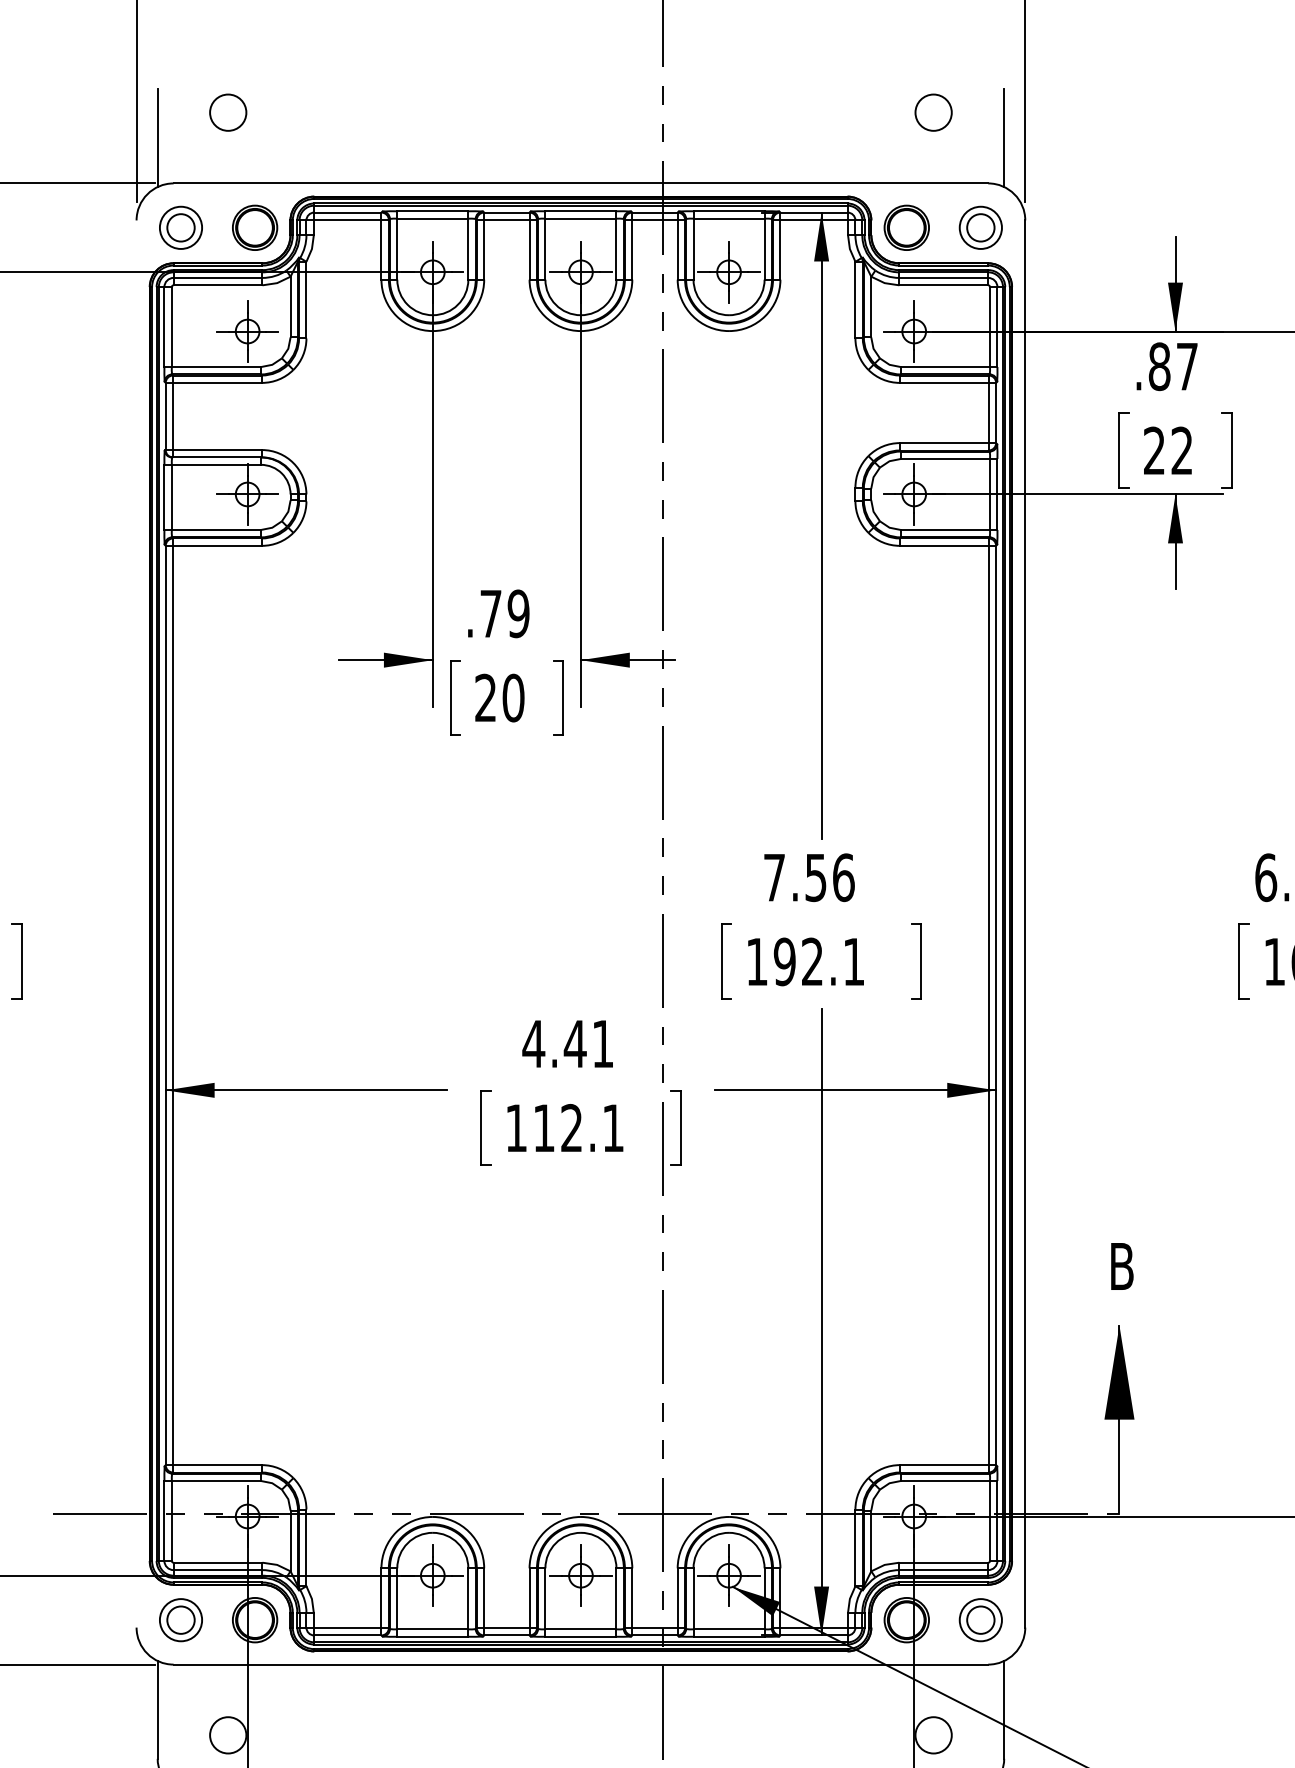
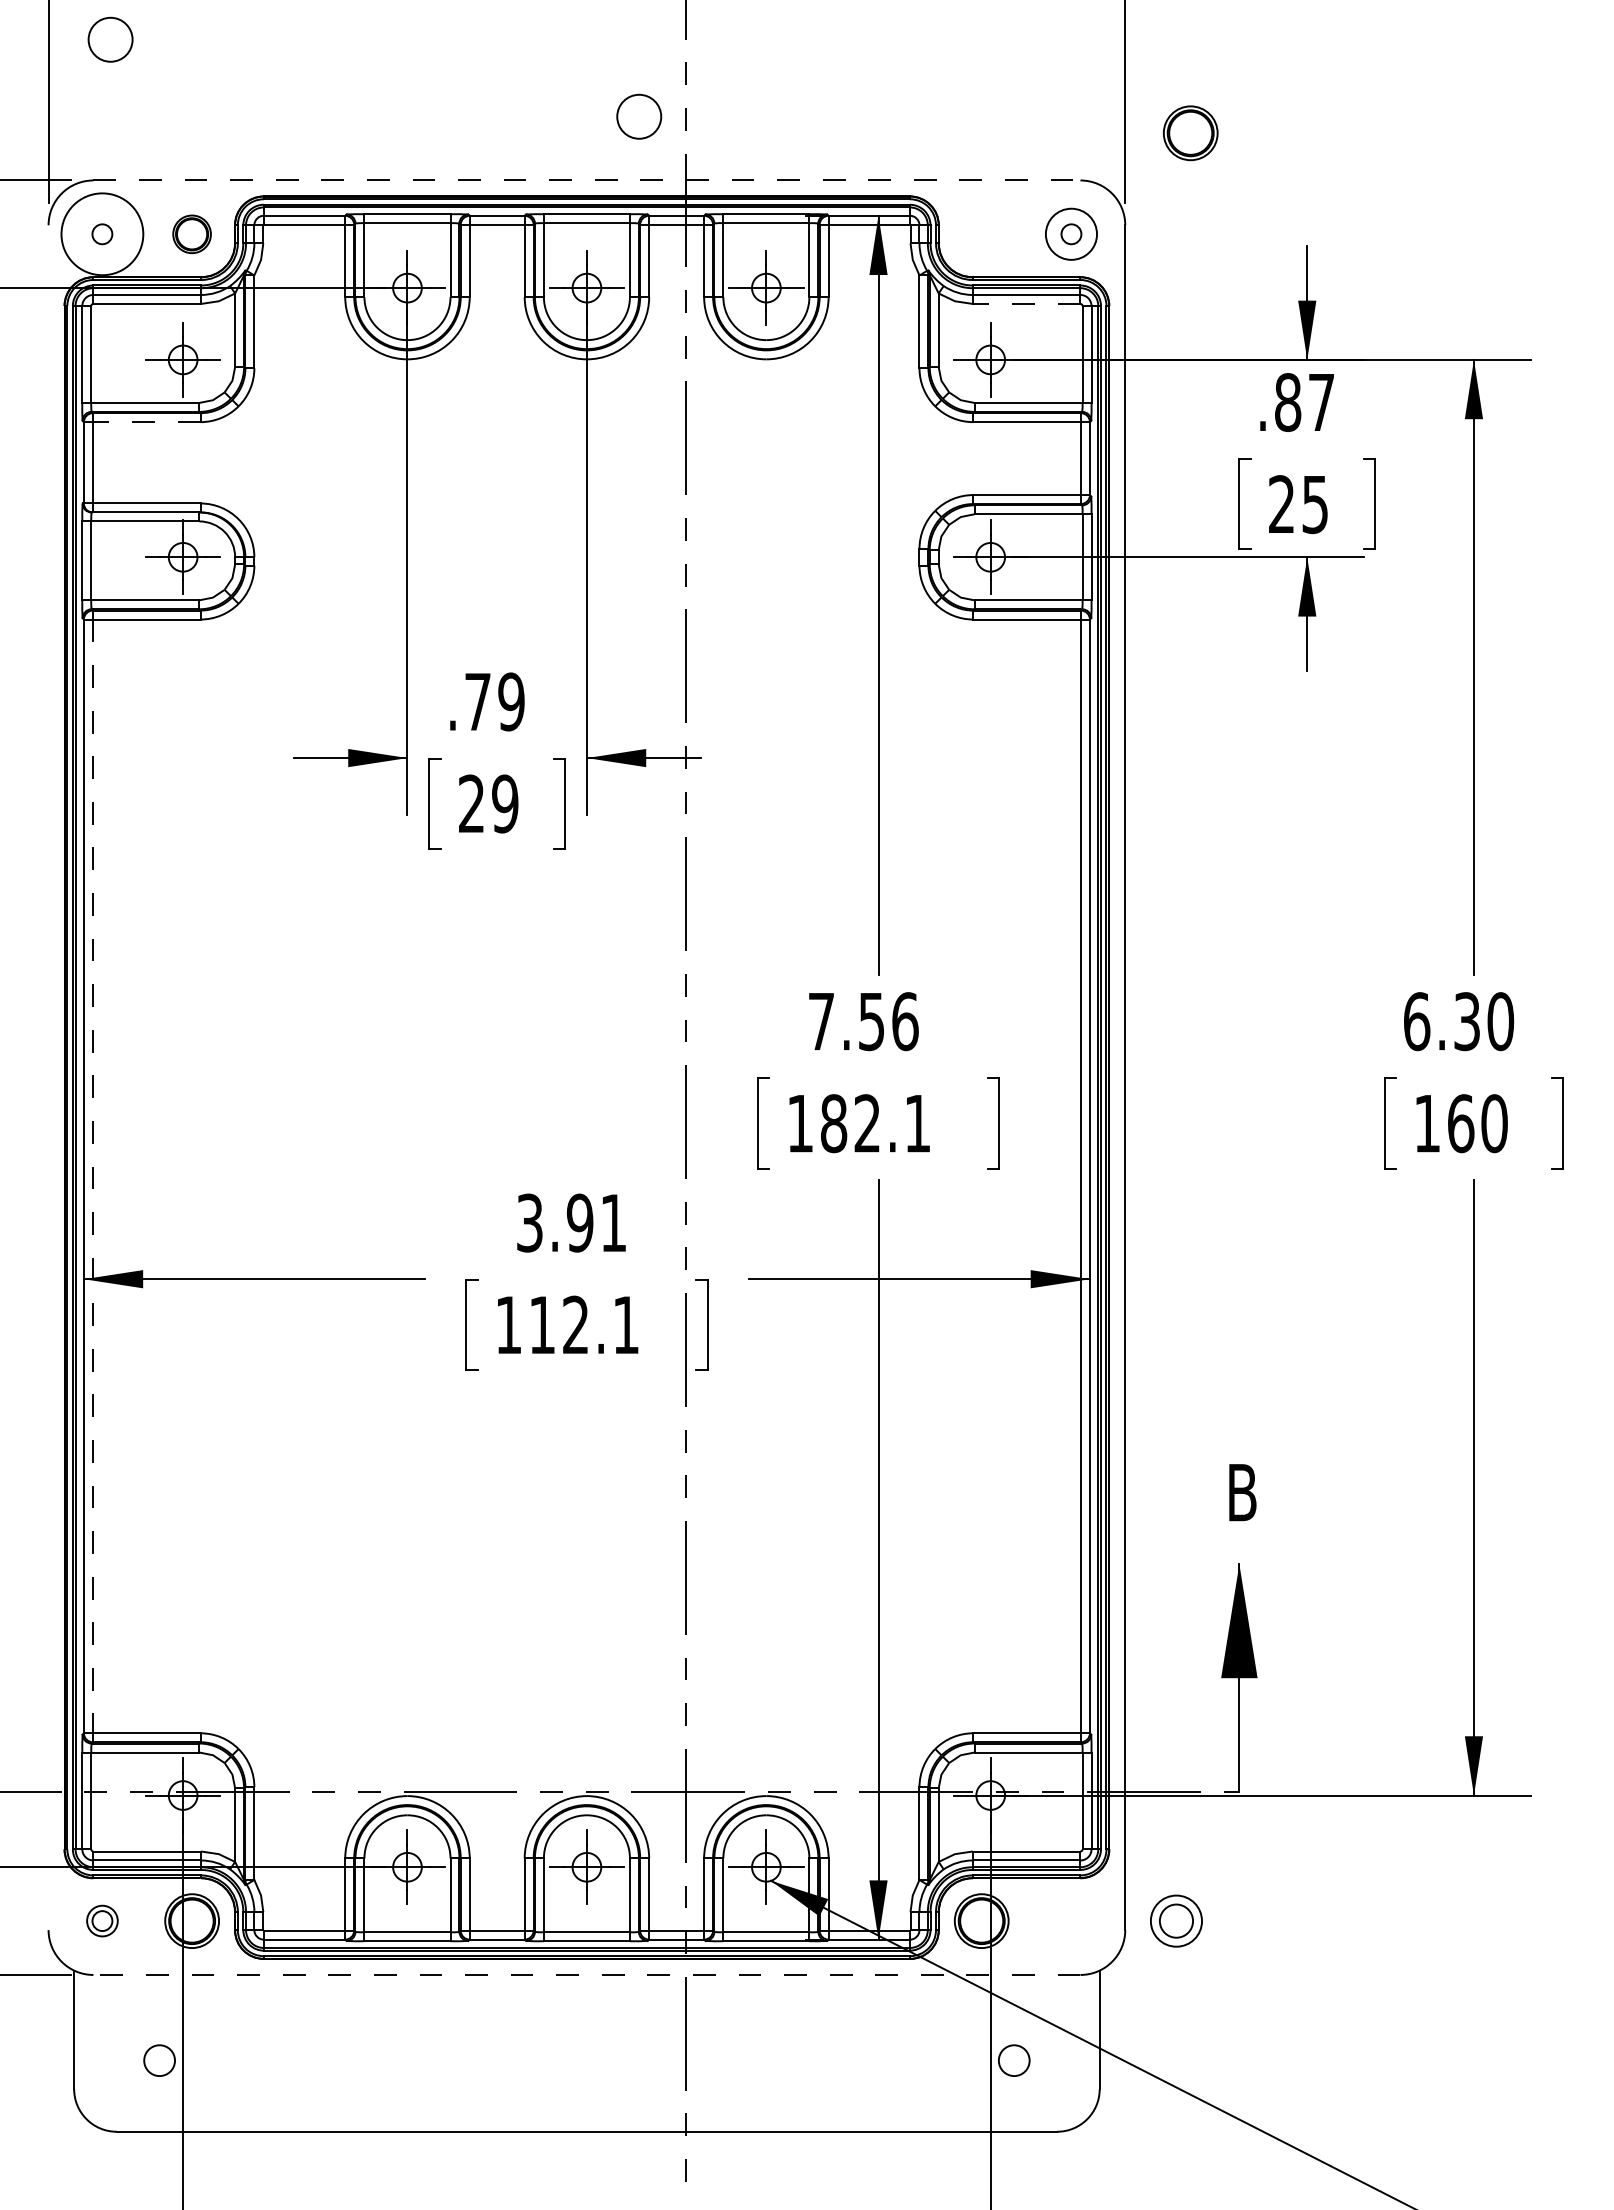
circle: (228, 112) -> (110, 39), moved
circle: (933, 112) -> (639, 116), moved
line: (157, 138) -> (74, 125), removed
line: (1004, 138) -> (1099, 125), removed
line: (581, 183) -> (587, 180), solid -> dashed
circle: (180, 227) -> (101, 233), size x1.6
circle: (181, 227) -> (102, 233), size x0.6
circle: (980, 227) -> (1071, 233), size x0.6
part: (254, 228) -> (191, 234), size x0.7
part: (906, 228) -> (1190, 133), moved
line: (943, 284) -> (1026, 303), solid -> dashed
line: (217, 383) -> (146, 422), solid -> dashed
text: (1181, 450) -> (1314, 504), 22 -> 25
text: (513, 697) -> (505, 803), 20 -> 29
text: (784, 961) -> (833, 1123), 192.1 -> 182.1
line: (172, 1005) -> (92, 1176), solid -> dashed
text: (554, 1043) -> (554, 1222), 4.41 -> 3.91
part: (181, 1619) -> (102, 1920), size x0.6
part: (980, 1619) -> (1176, 1920), moved
line: (580, 1664) -> (586, 1974), solid -> dashed
circle: (228, 1735) -> (159, 2060), size x0.7
circle: (933, 1735) -> (1014, 2060), size x0.7

